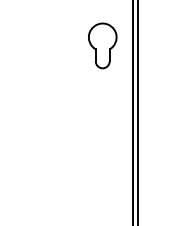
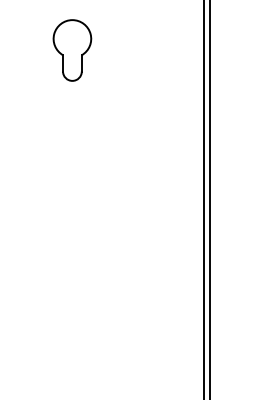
part: (102, 45) -> (72, 50), moved

